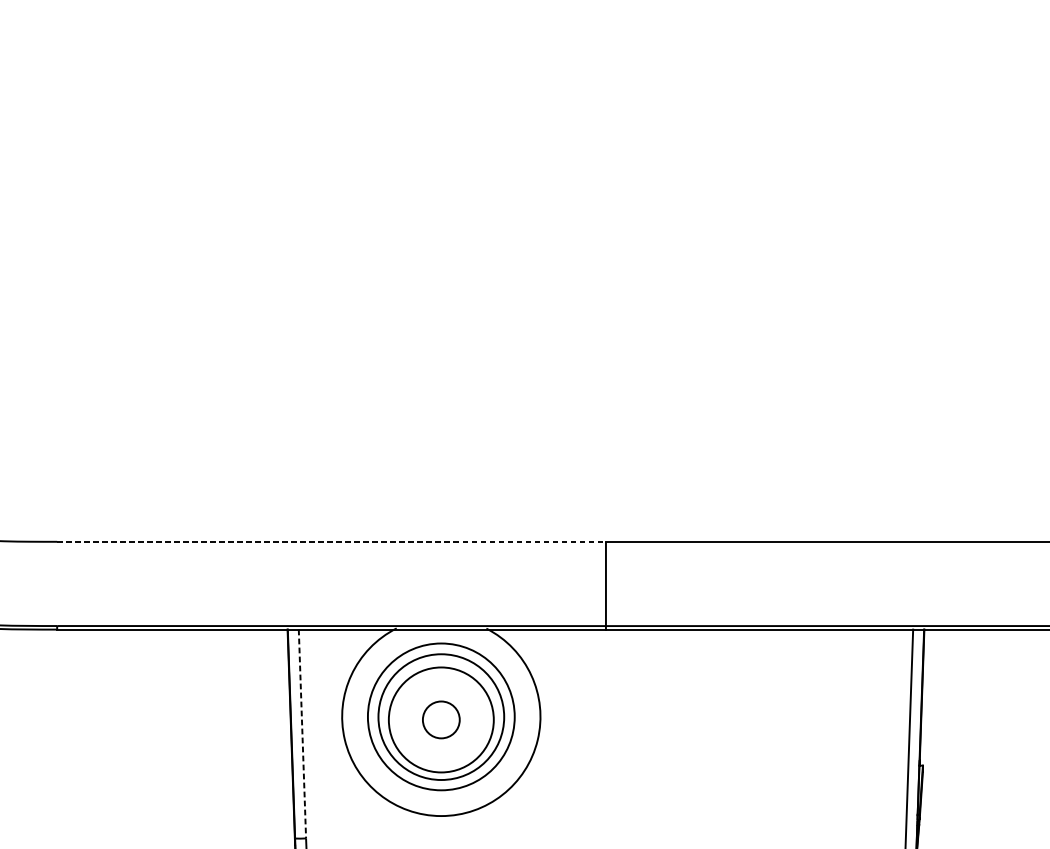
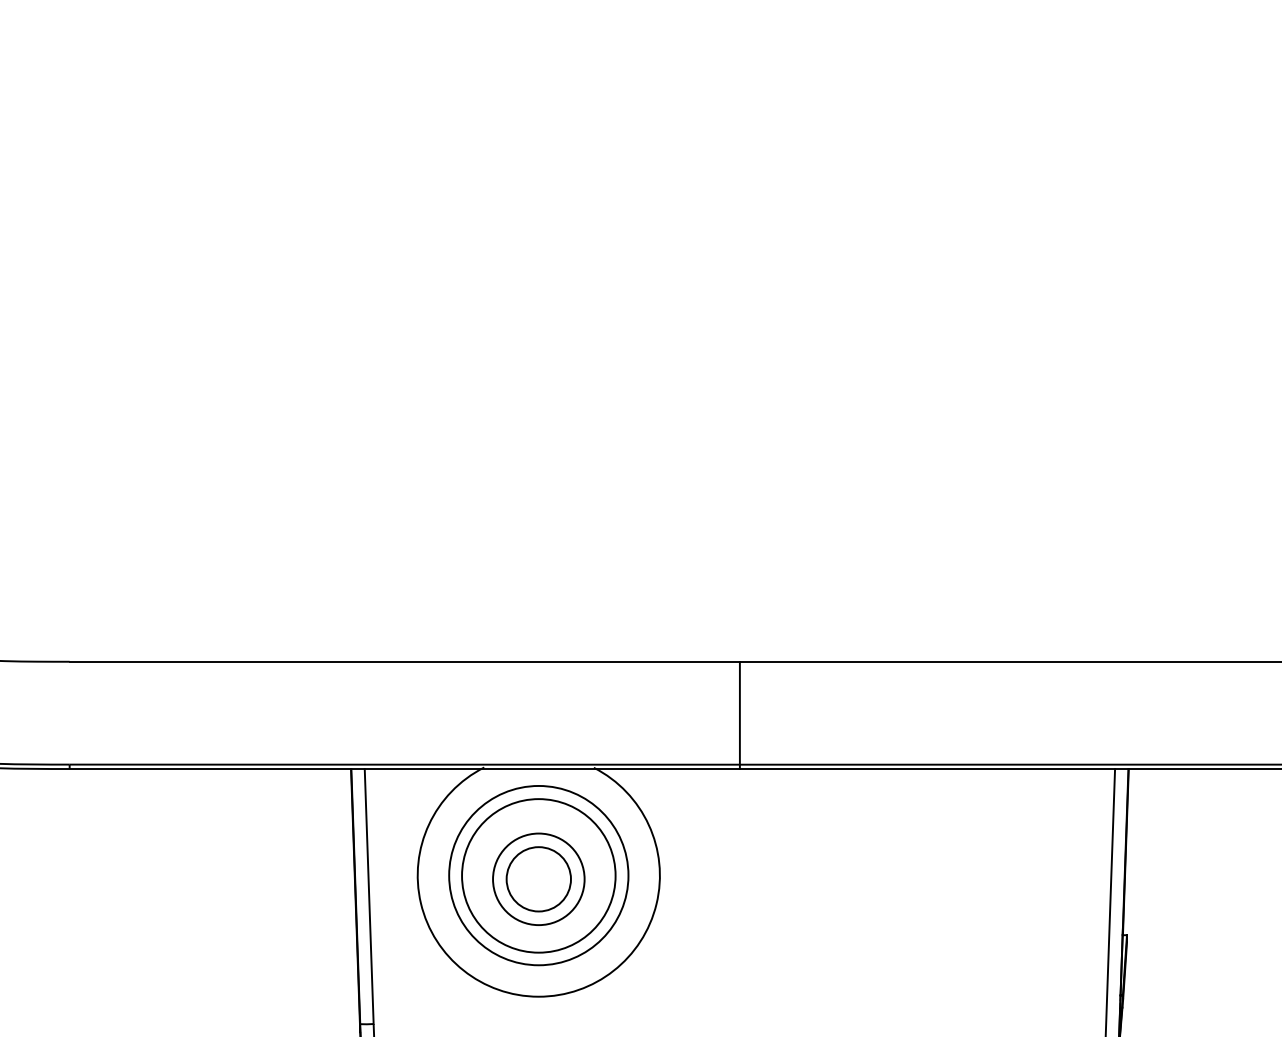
line: (332, 541) -> (405, 661), dashed -> solid
circle: (441, 720) -> (538, 879), size x0.71
circle: (441, 720) -> (538, 879), size x1.43
line: (302, 734) -> (369, 896), dashed -> solid

